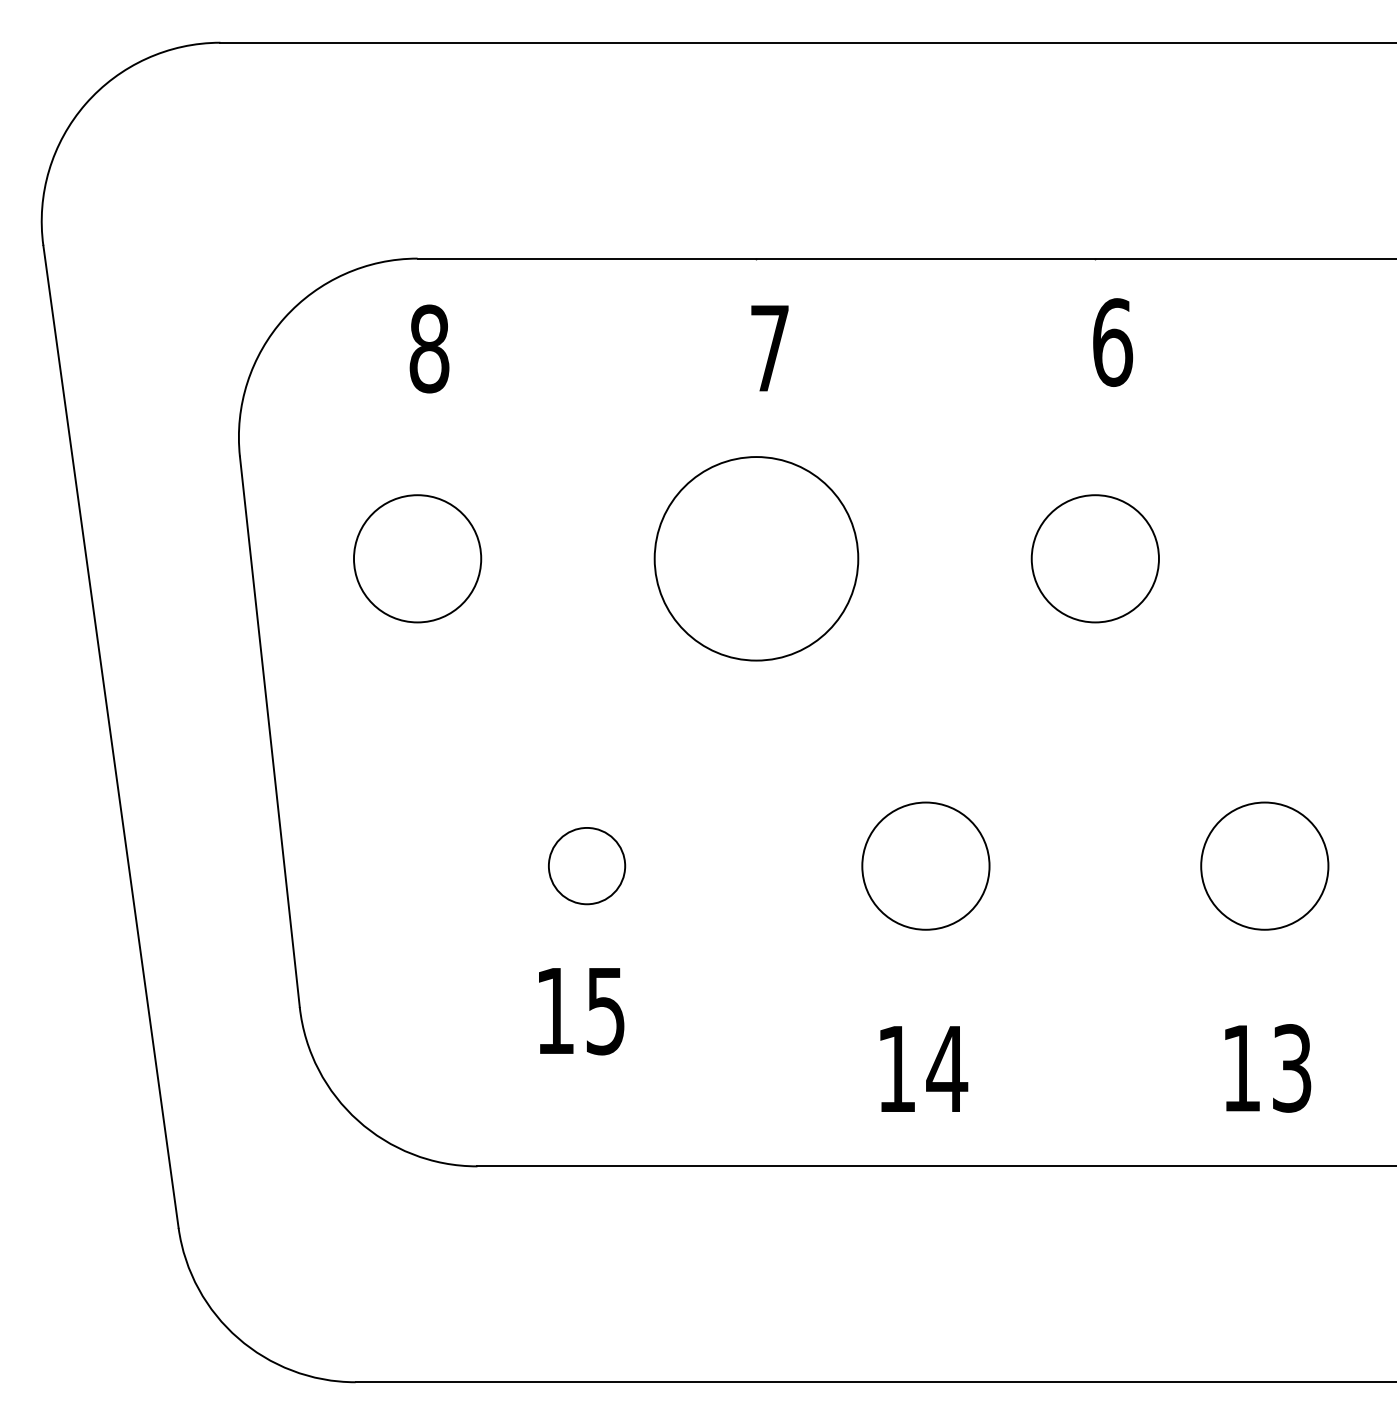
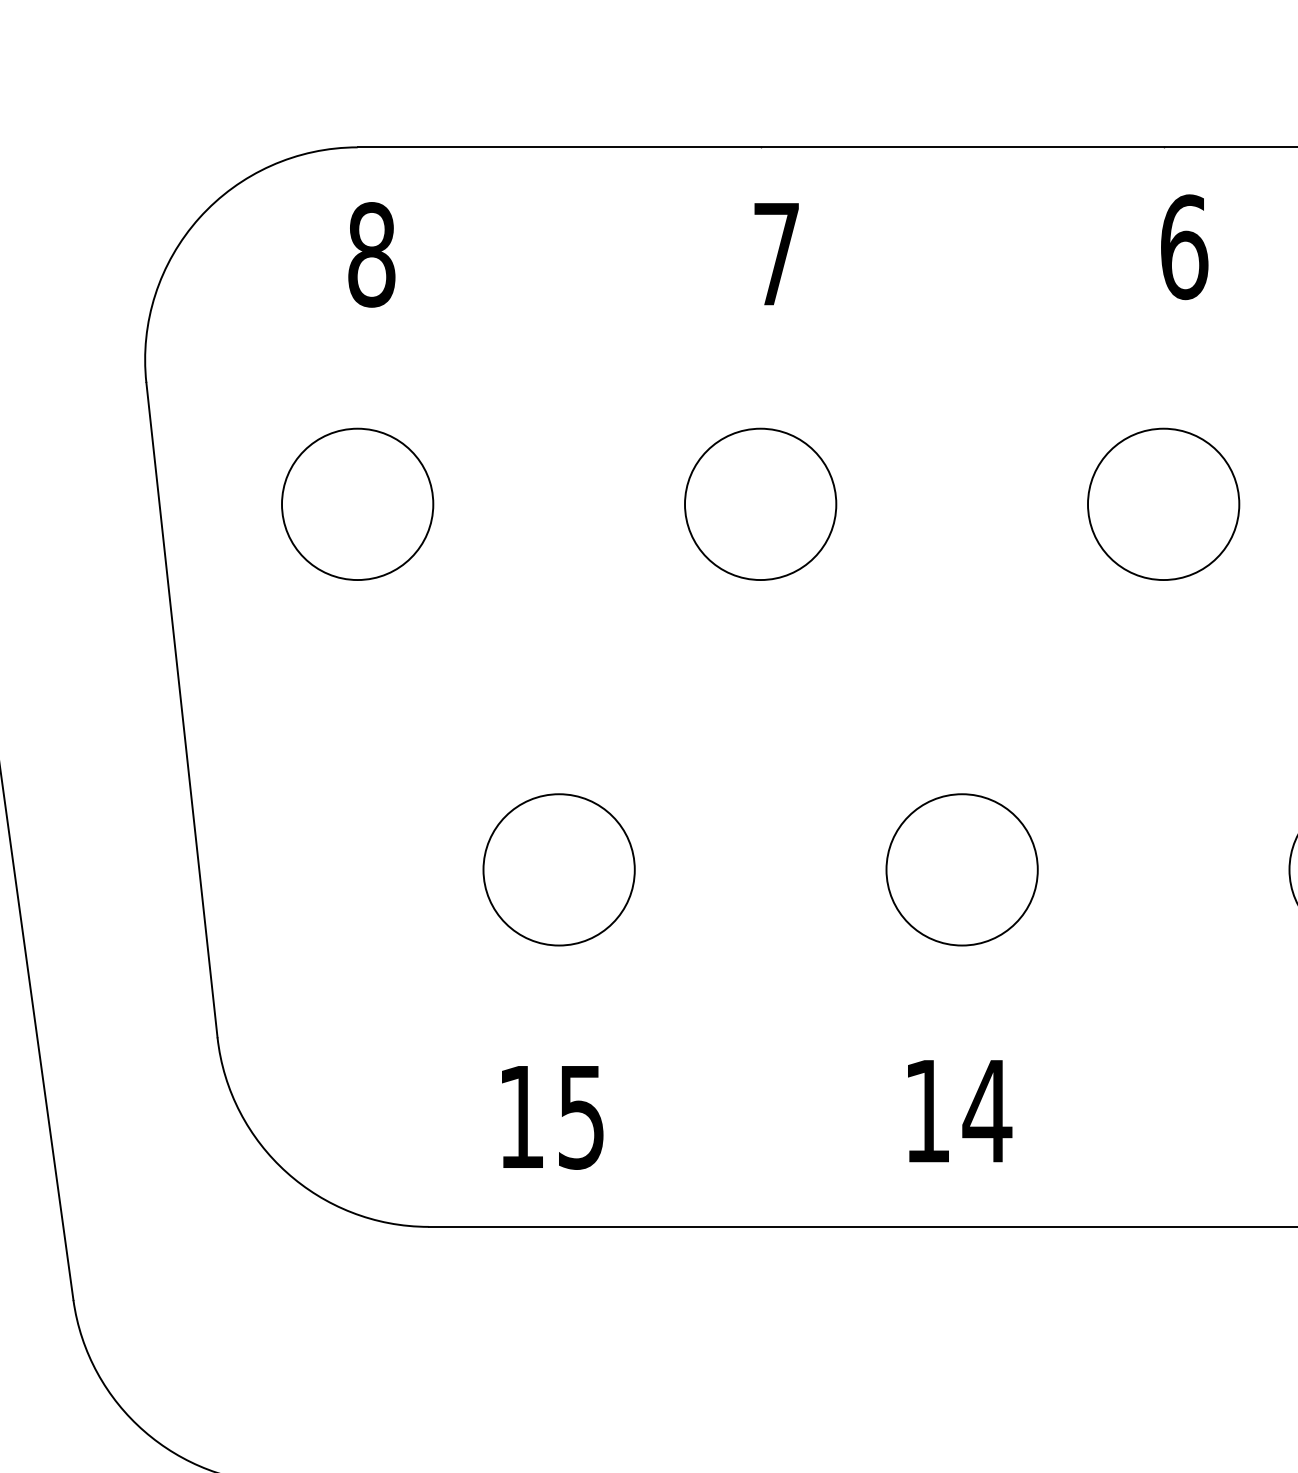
circle: (756, 558) -> (760, 503), size x0.62
circle: (586, 865) -> (558, 869), size x1.67
text: (581, 1011) -> (552, 1117), moved

